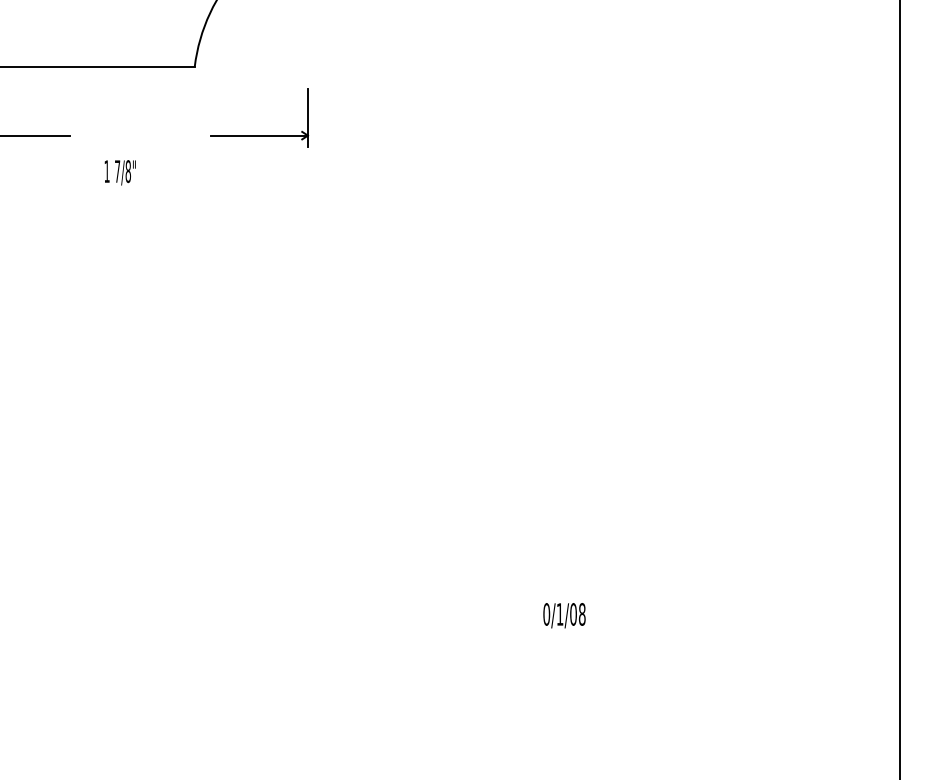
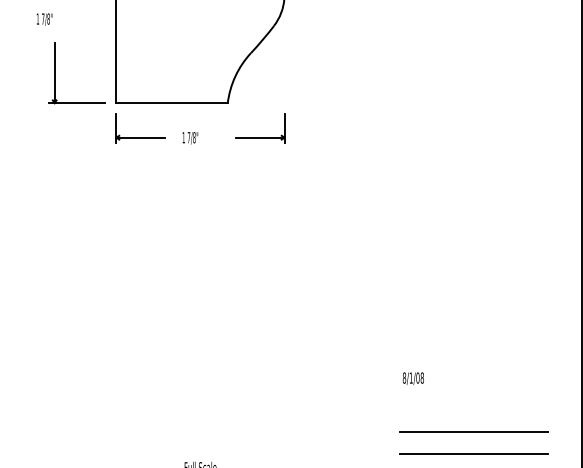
text: (120, 173) -> (190, 138), moved
text: (546, 613) -> (404, 377), 0/1/08 -> 8/1/08
line: (684, 720) -> (473, 431), added
line: (684, 766) -> (473, 454), added

